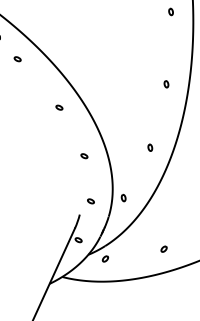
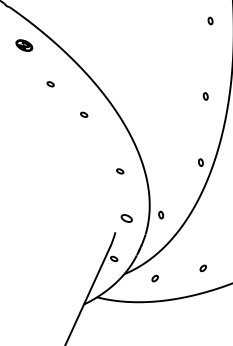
part: (17, 59) -> (50, 84), moved
part: (59, 107) -> (84, 114), moved
part: (149, 147) -> (200, 162), moved
part: (91, 201) -> (127, 218), size x1.6
part: (104, 258) -> (154, 278), moved

